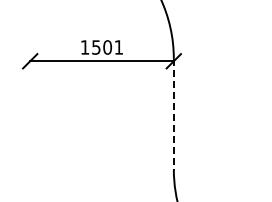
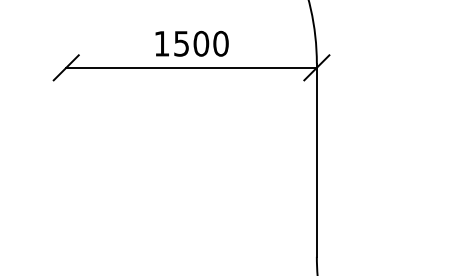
text: (118, 47) -> (220, 43), 1501 -> 1500
line: (173, 114) -> (316, 160), dashed -> solid

